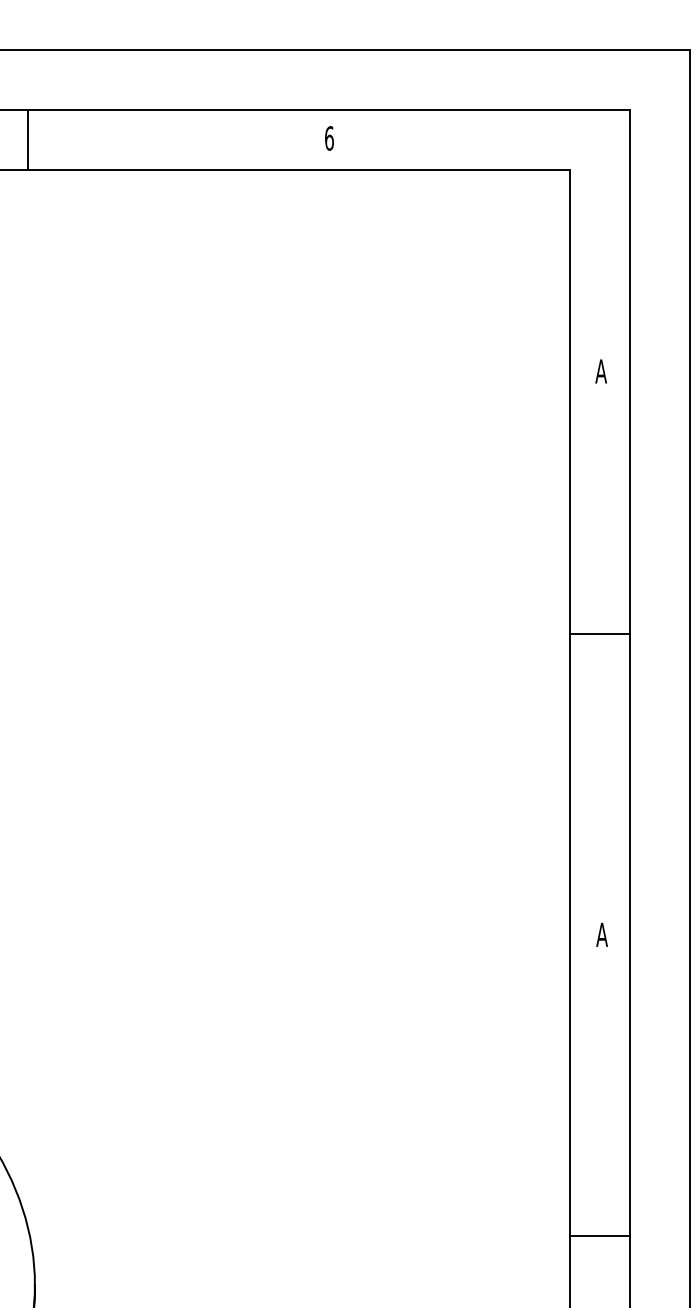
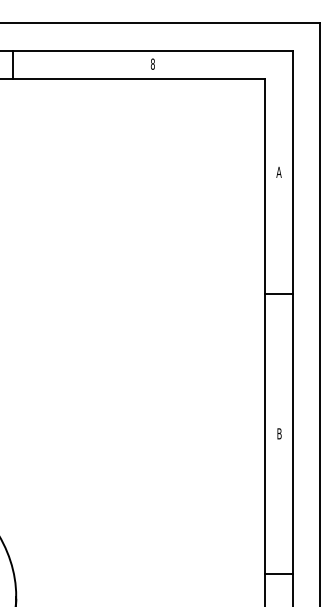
text: (328, 136) -> (152, 63), 6 -> 8
text: (602, 934) -> (279, 433), A -> B

